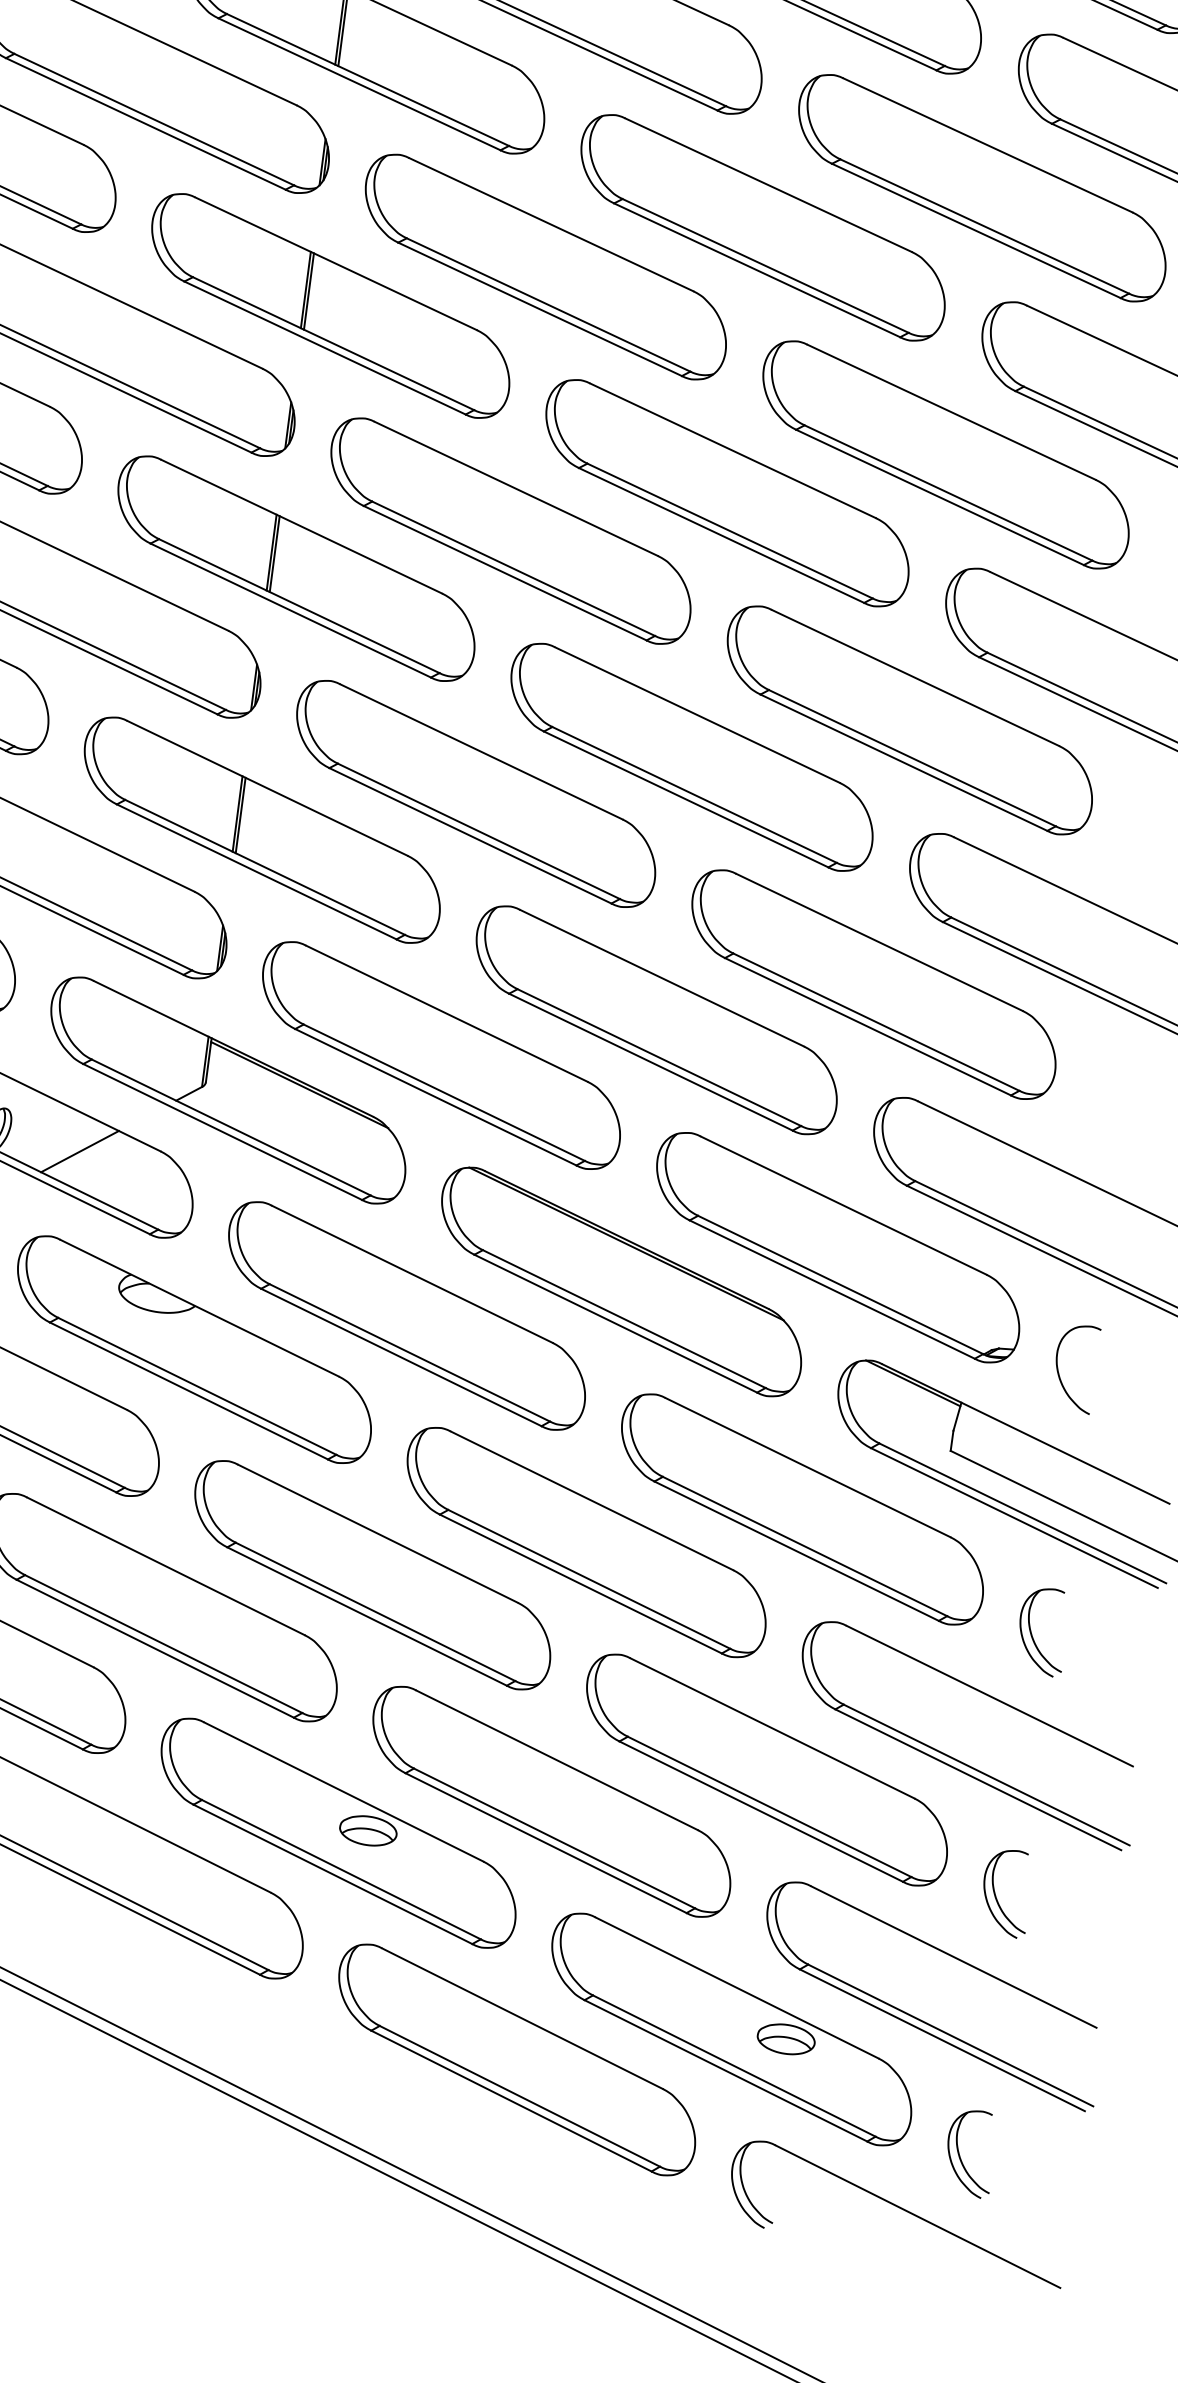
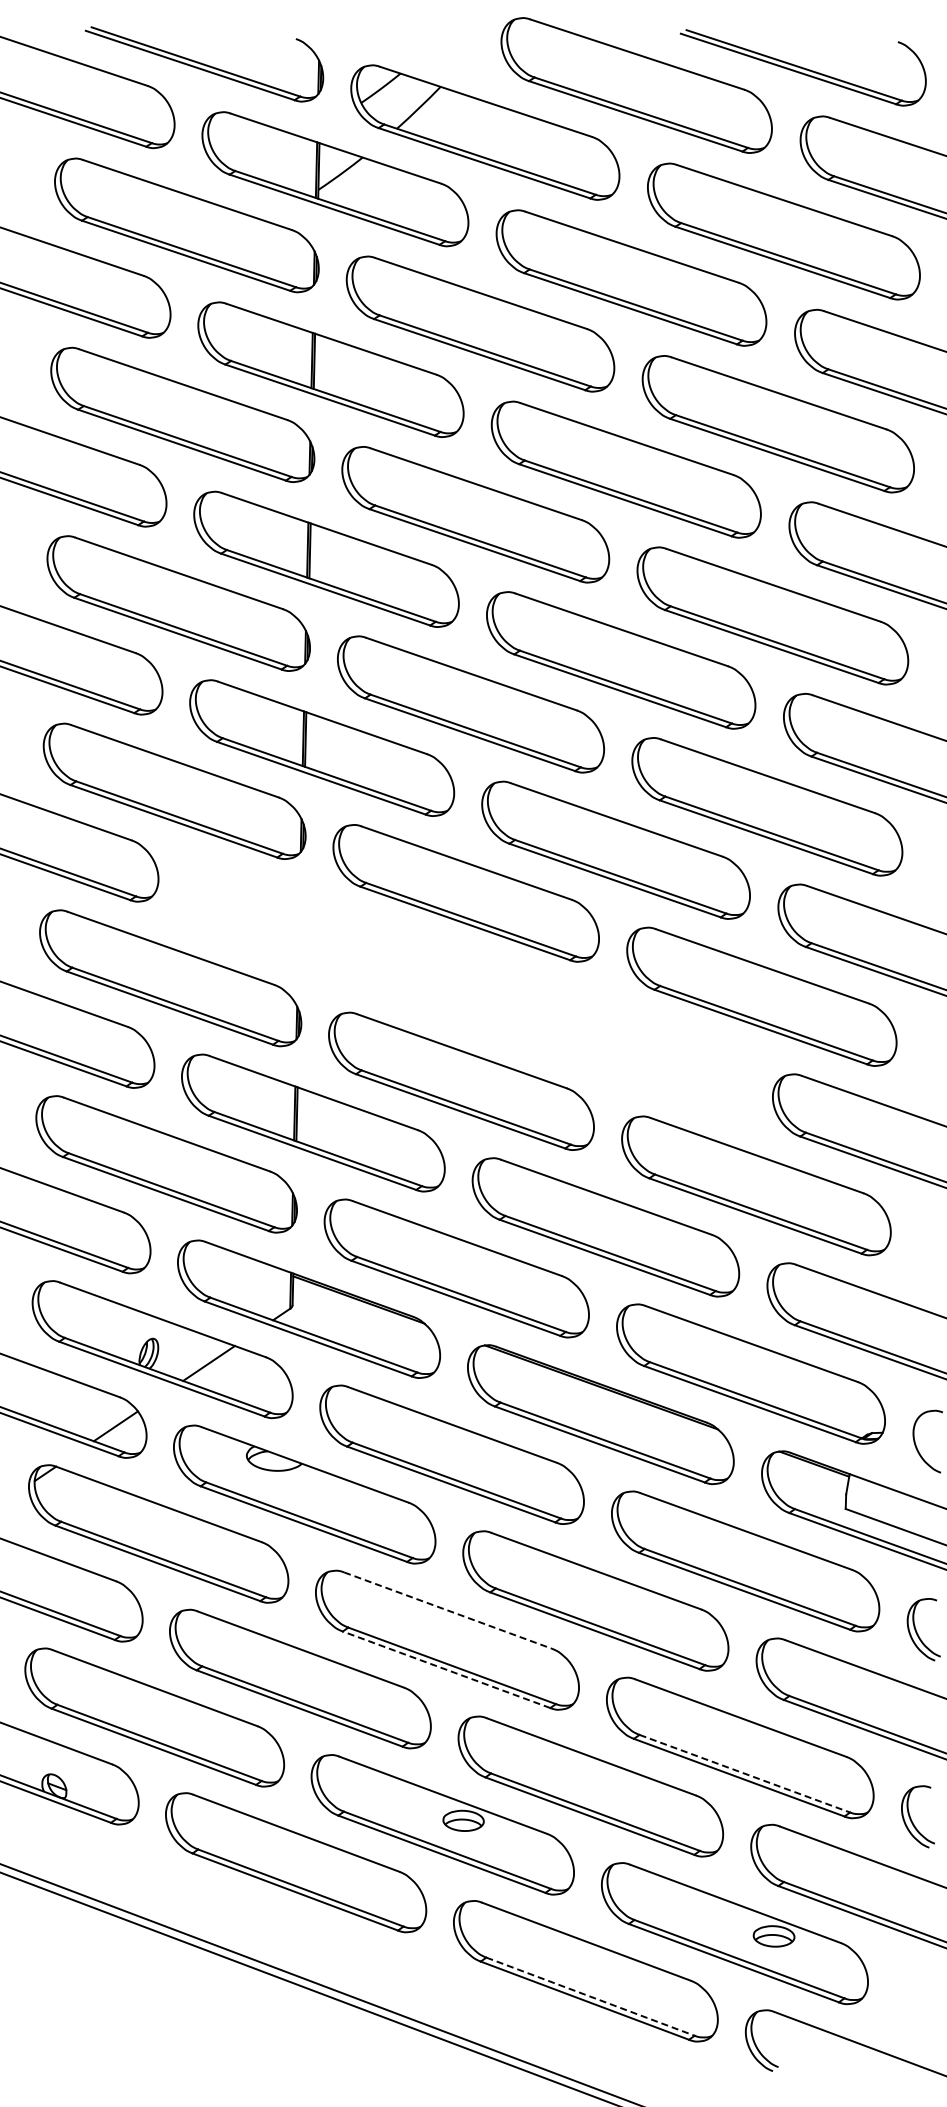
part: (296, 567) -> (317, 935), removed
part: (691, 757) -> (610, 1039), removed
line: (378, 1533) -> (448, 1610), solid -> dashed
line: (367, 1616) -> (446, 1669), solid -> dashed
line: (770, 1806) -> (745, 1773), solid -> dashed
line: (519, 2096) -> (590, 1996), solid -> dashed
part: (960, 2153) -> (905, 2003), removed

